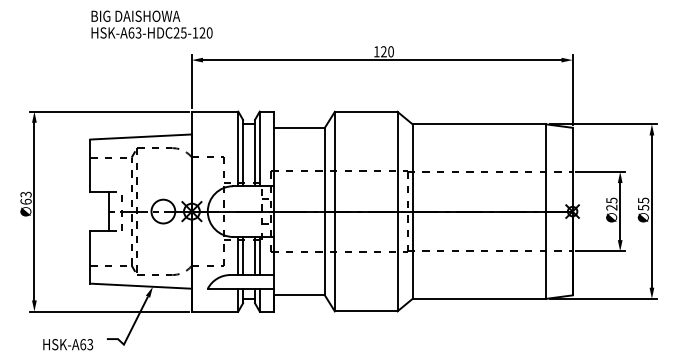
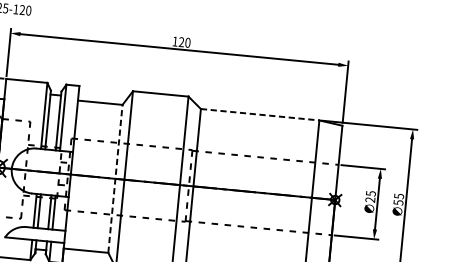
line: (479, 124) -> (260, 114), solid -> dashed
line: (324, 211) -> (115, 178), solid -> dashed

